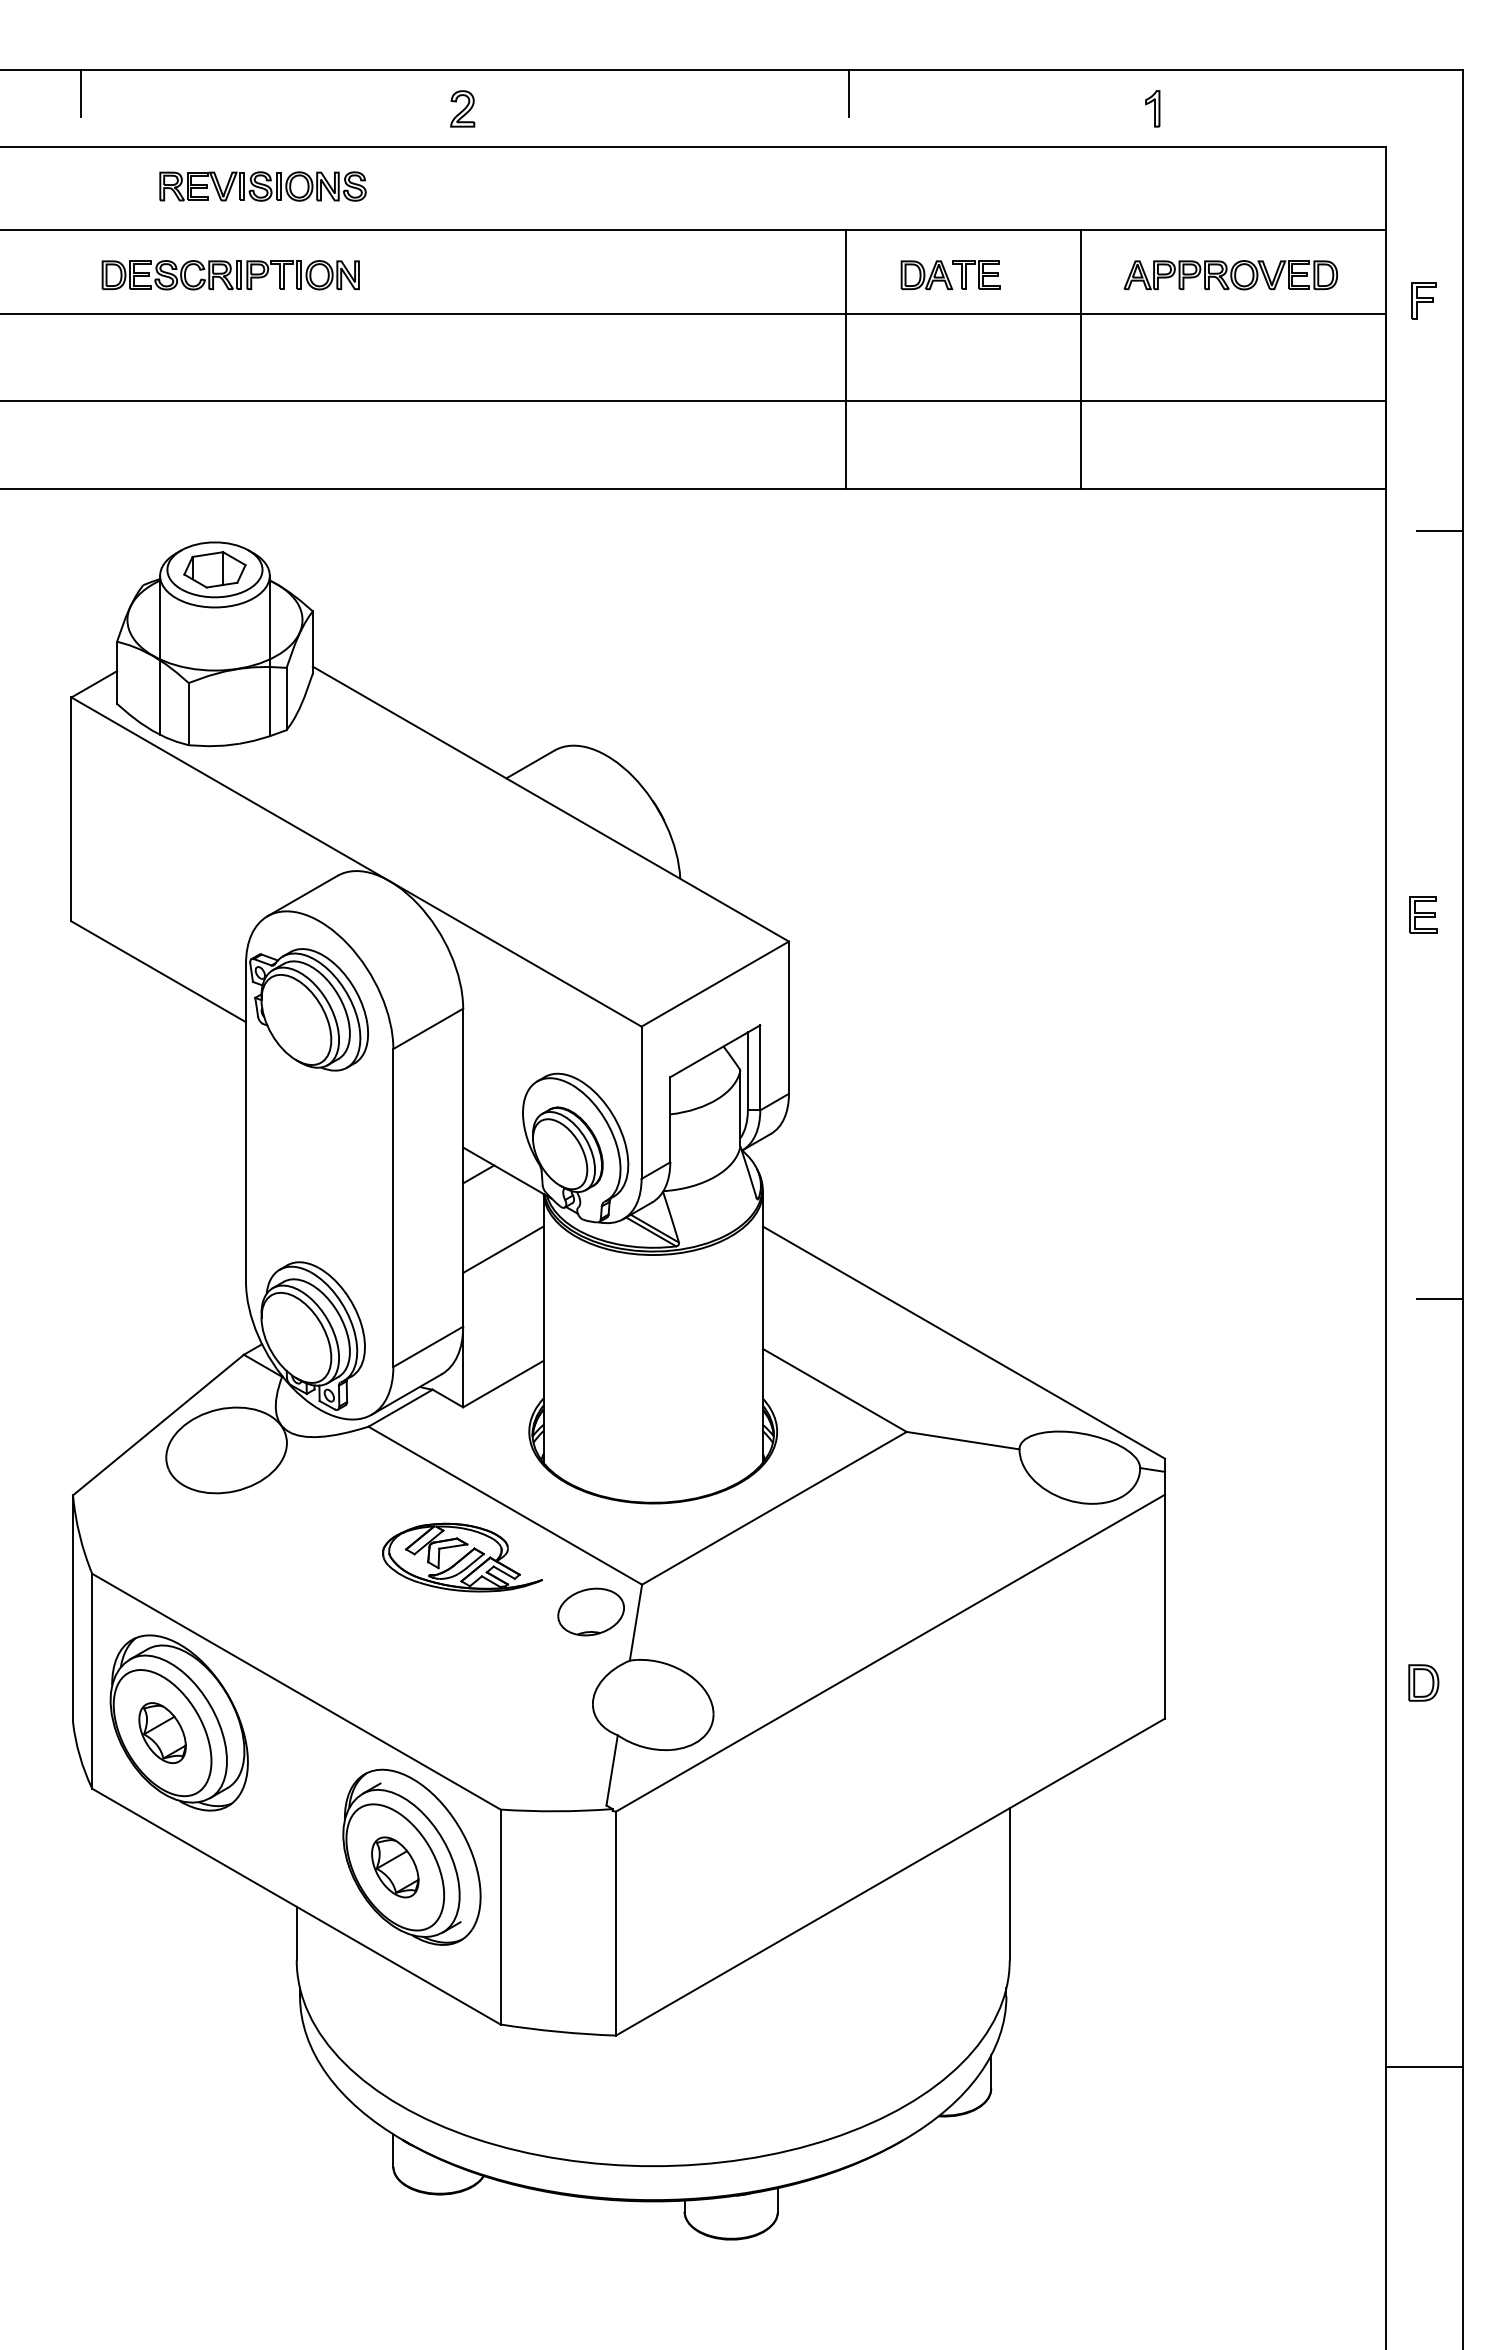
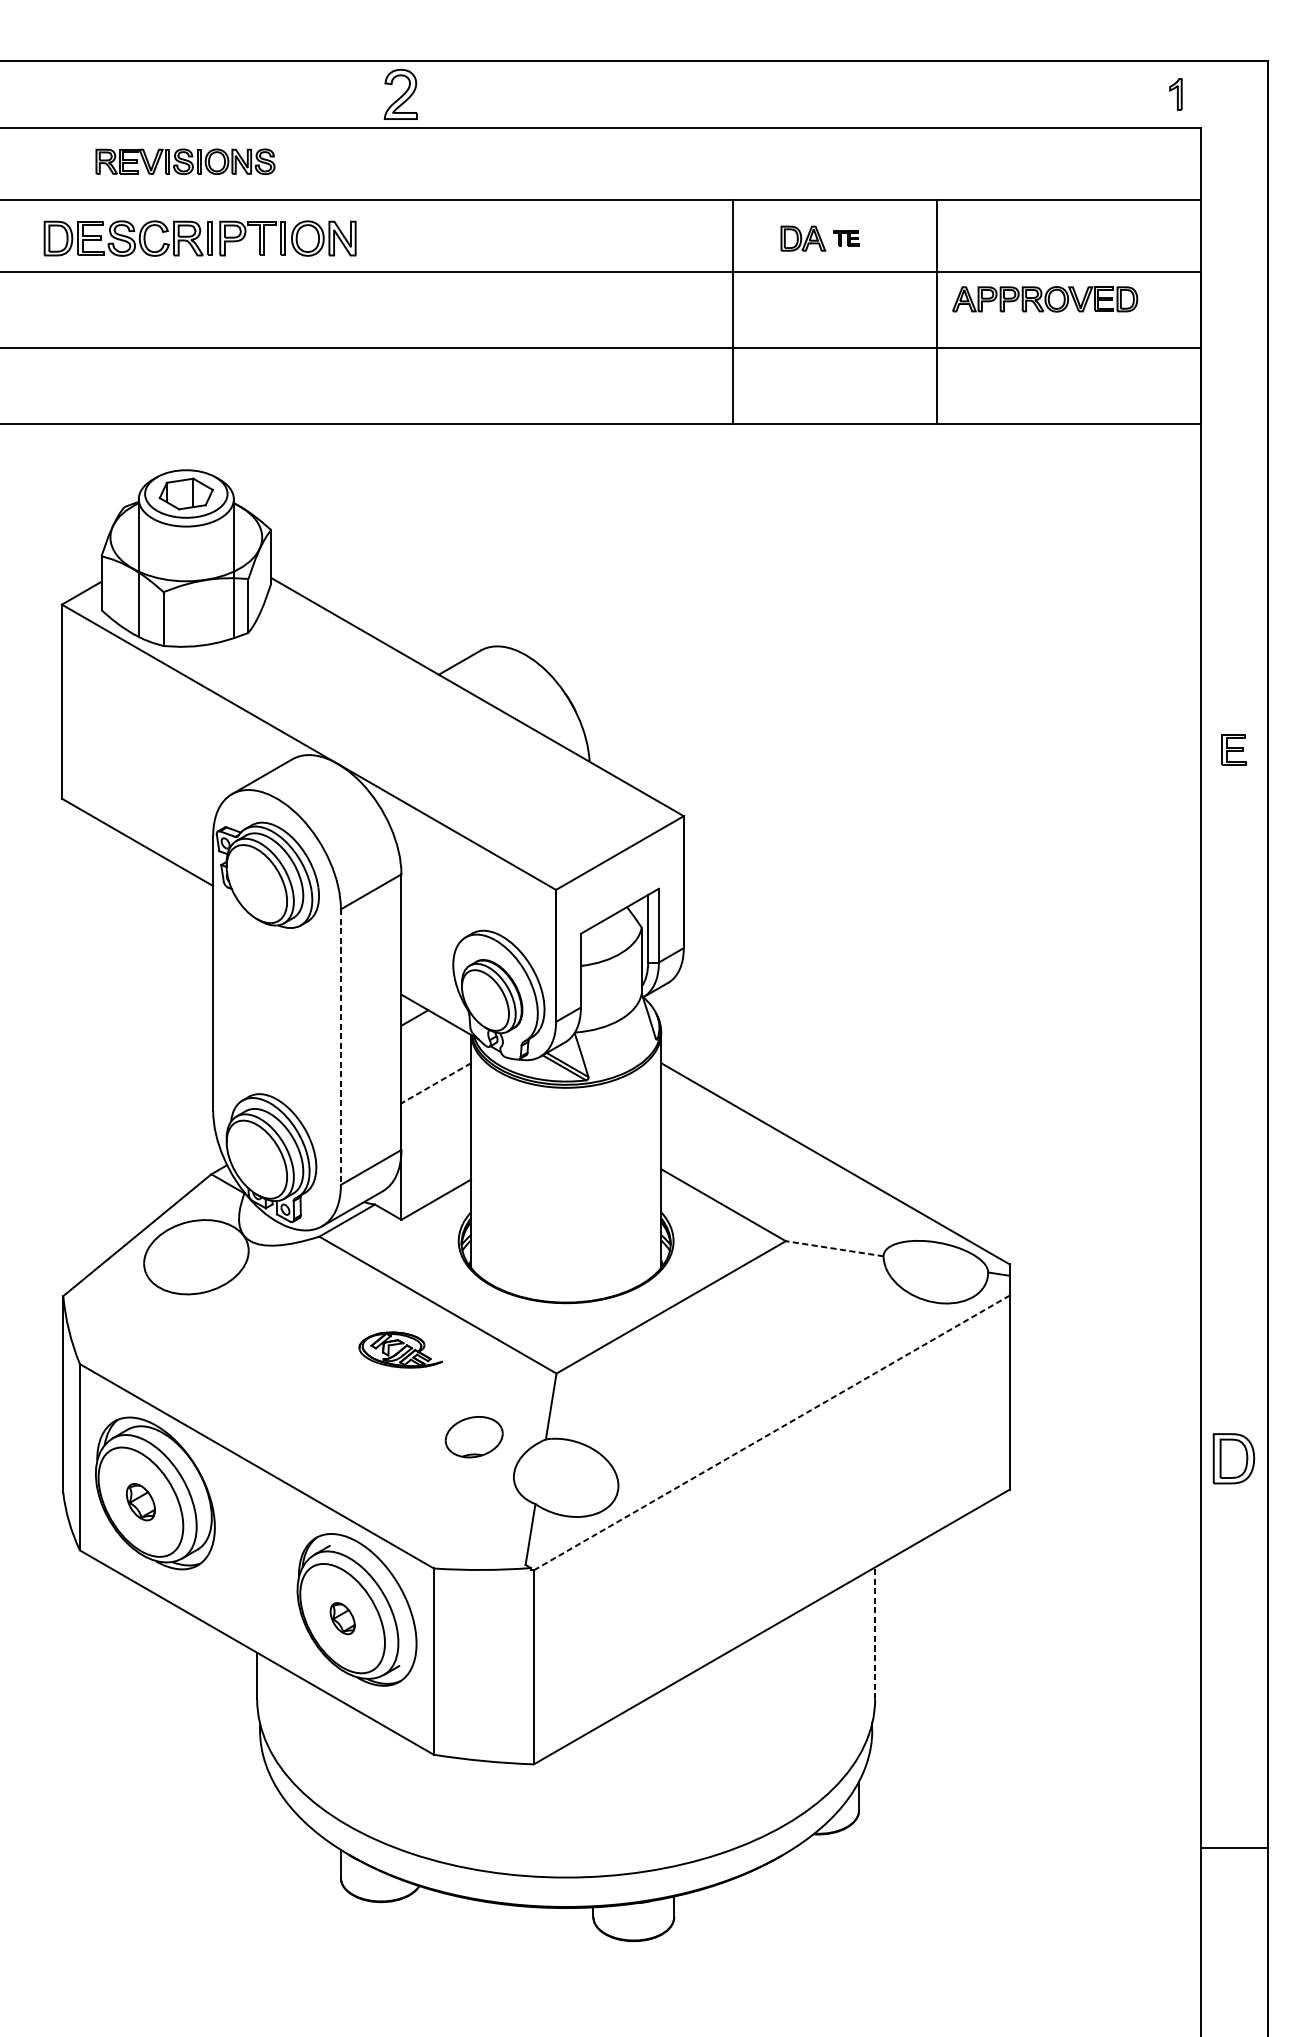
line: (80, 93) -> (69, 81), removed
line: (848, 93) -> (735, 81), removed
part: (462, 108) -> (400, 94), size x1.6
part: (1152, 108) -> (1175, 94), moved
part: (262, 186) -> (185, 161), moved
part: (976, 274) -> (846, 238), size x0.6
part: (230, 275) -> (199, 238), size x1.4
part: (1230, 275) -> (1044, 299), moved
part: (1423, 300) -> (1233, 260), removed
line: (1439, 531) -> (1247, 460), removed
part: (1423, 914) -> (1233, 749), moved
line: (393, 1208) -> (341, 1047), solid -> dashed
line: (502, 1250) -> (435, 1083), solid -> dashed
line: (1439, 1299) -> (1247, 1126), removed
line: (962, 1440) -> (834, 1248), solid -> dashed
part: (462, 1557) -> (400, 1350), size x0.6
part: (590, 1611) -> (473, 1436), moved
line: (890, 1653) -> (771, 1433), solid -> dashed
part: (1423, 1682) -> (1233, 1458), size x1.6
part: (162, 1732) -> (140, 1501), size x0.7
part: (395, 1867) -> (342, 1618), size x0.6
line: (1009, 1883) -> (874, 1632), solid -> dashed
line: (1424, 2066) -> (1234, 1847), moved

